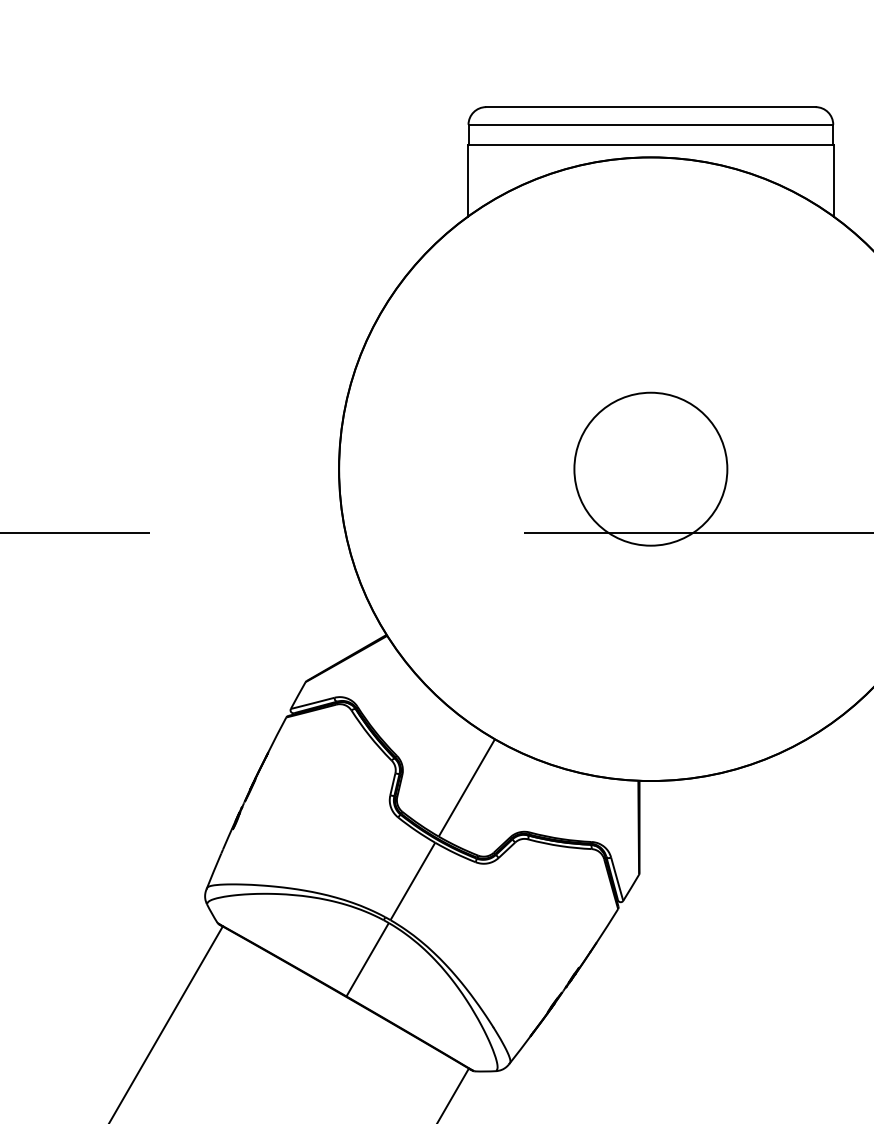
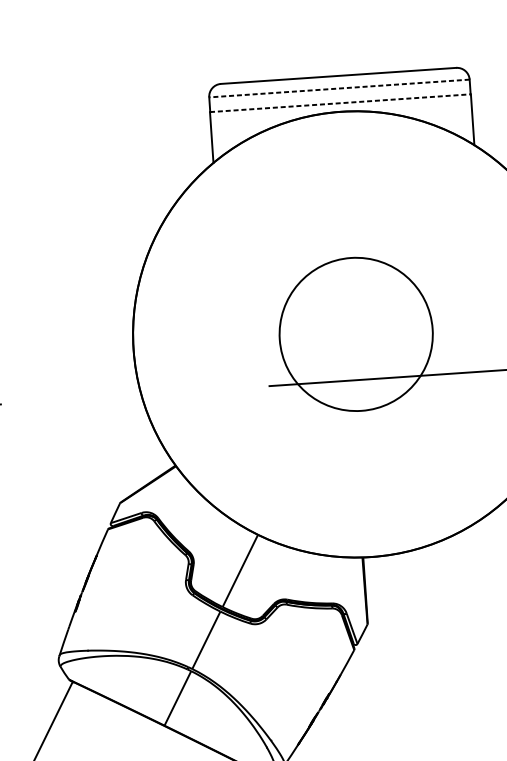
line: (650, 124) -> (339, 88), solid -> dashed
line: (650, 145) -> (340, 103), solid -> dashed
circle: (650, 468) -> (355, 333), size x1.4

